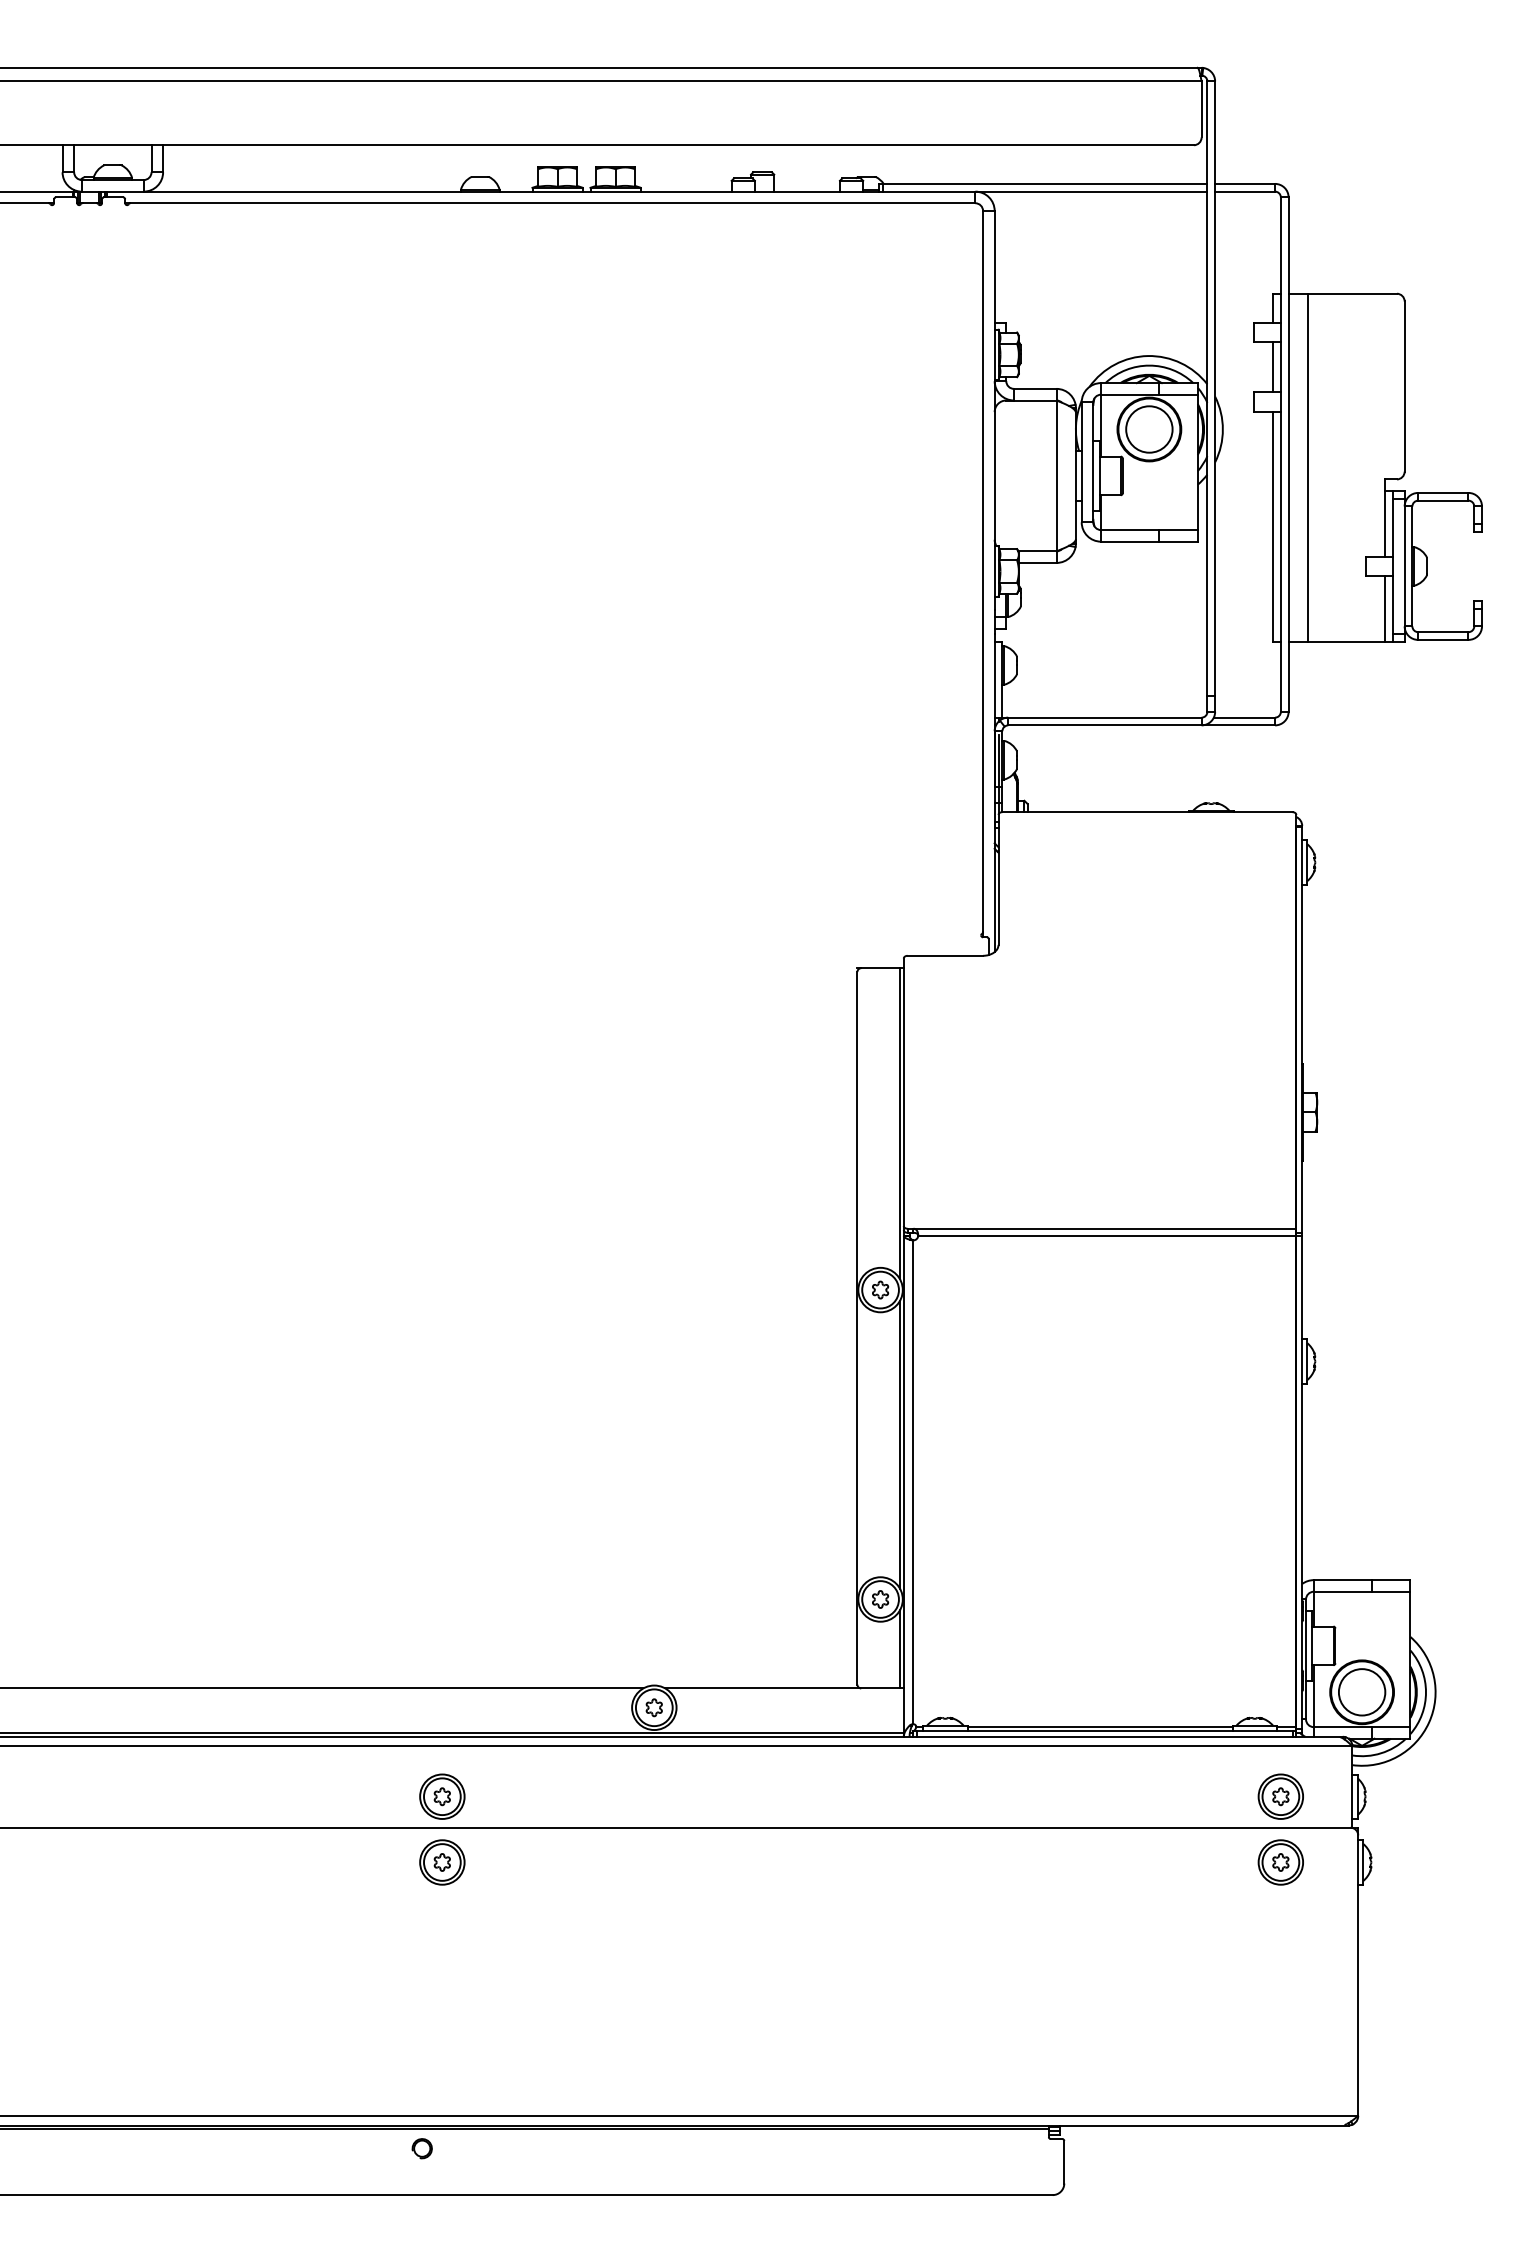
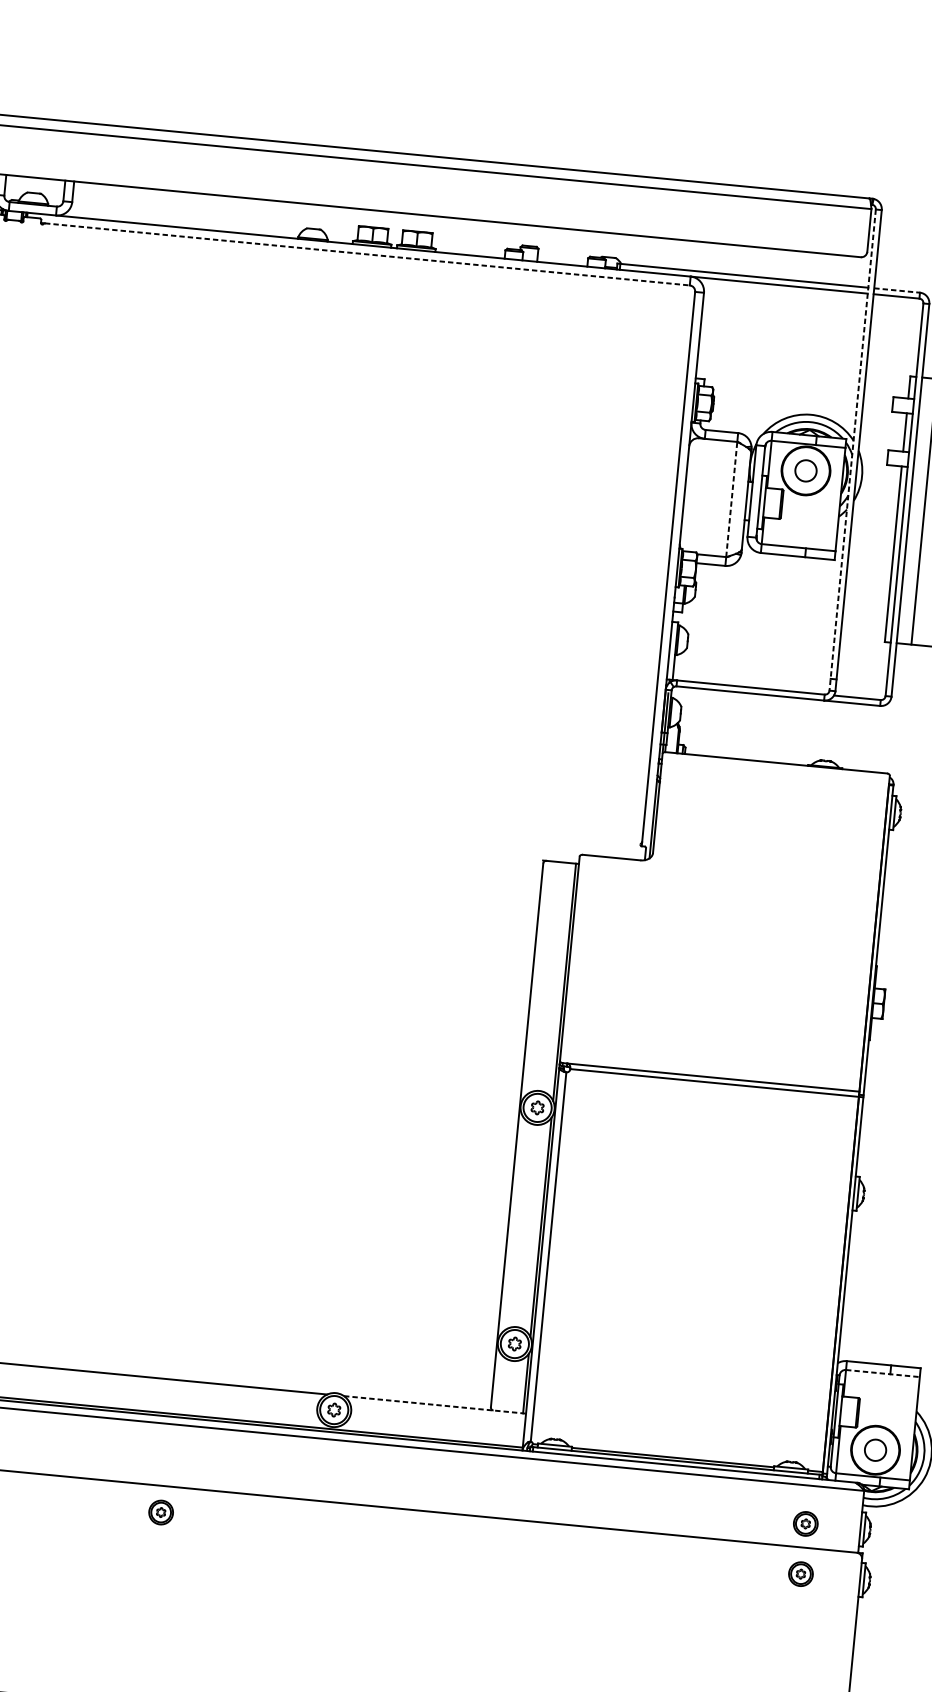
line: (1245, 183) -> (897, 290), solid -> dashed
line: (553, 203) -> (367, 254), solid -> dashed
line: (1207, 397) -> (852, 450), solid -> dashed
circle: (1149, 429) -> (806, 470), size x0.6
line: (1056, 475) -> (731, 499), solid -> dashed
line: (1362, 1591) -> (883, 1373), solid -> dashed
line: (785, 1688) -> (435, 1405), solid -> dashed
circle: (1361, 1692) -> (875, 1450), size x0.6
part: (442, 1796) -> (166, 1462), removed
part: (1280, 1796) -> (805, 1523), size x0.7
part: (442, 1862) -> (161, 1512), size x0.7
part: (1280, 1862) -> (800, 1574), size x0.7

